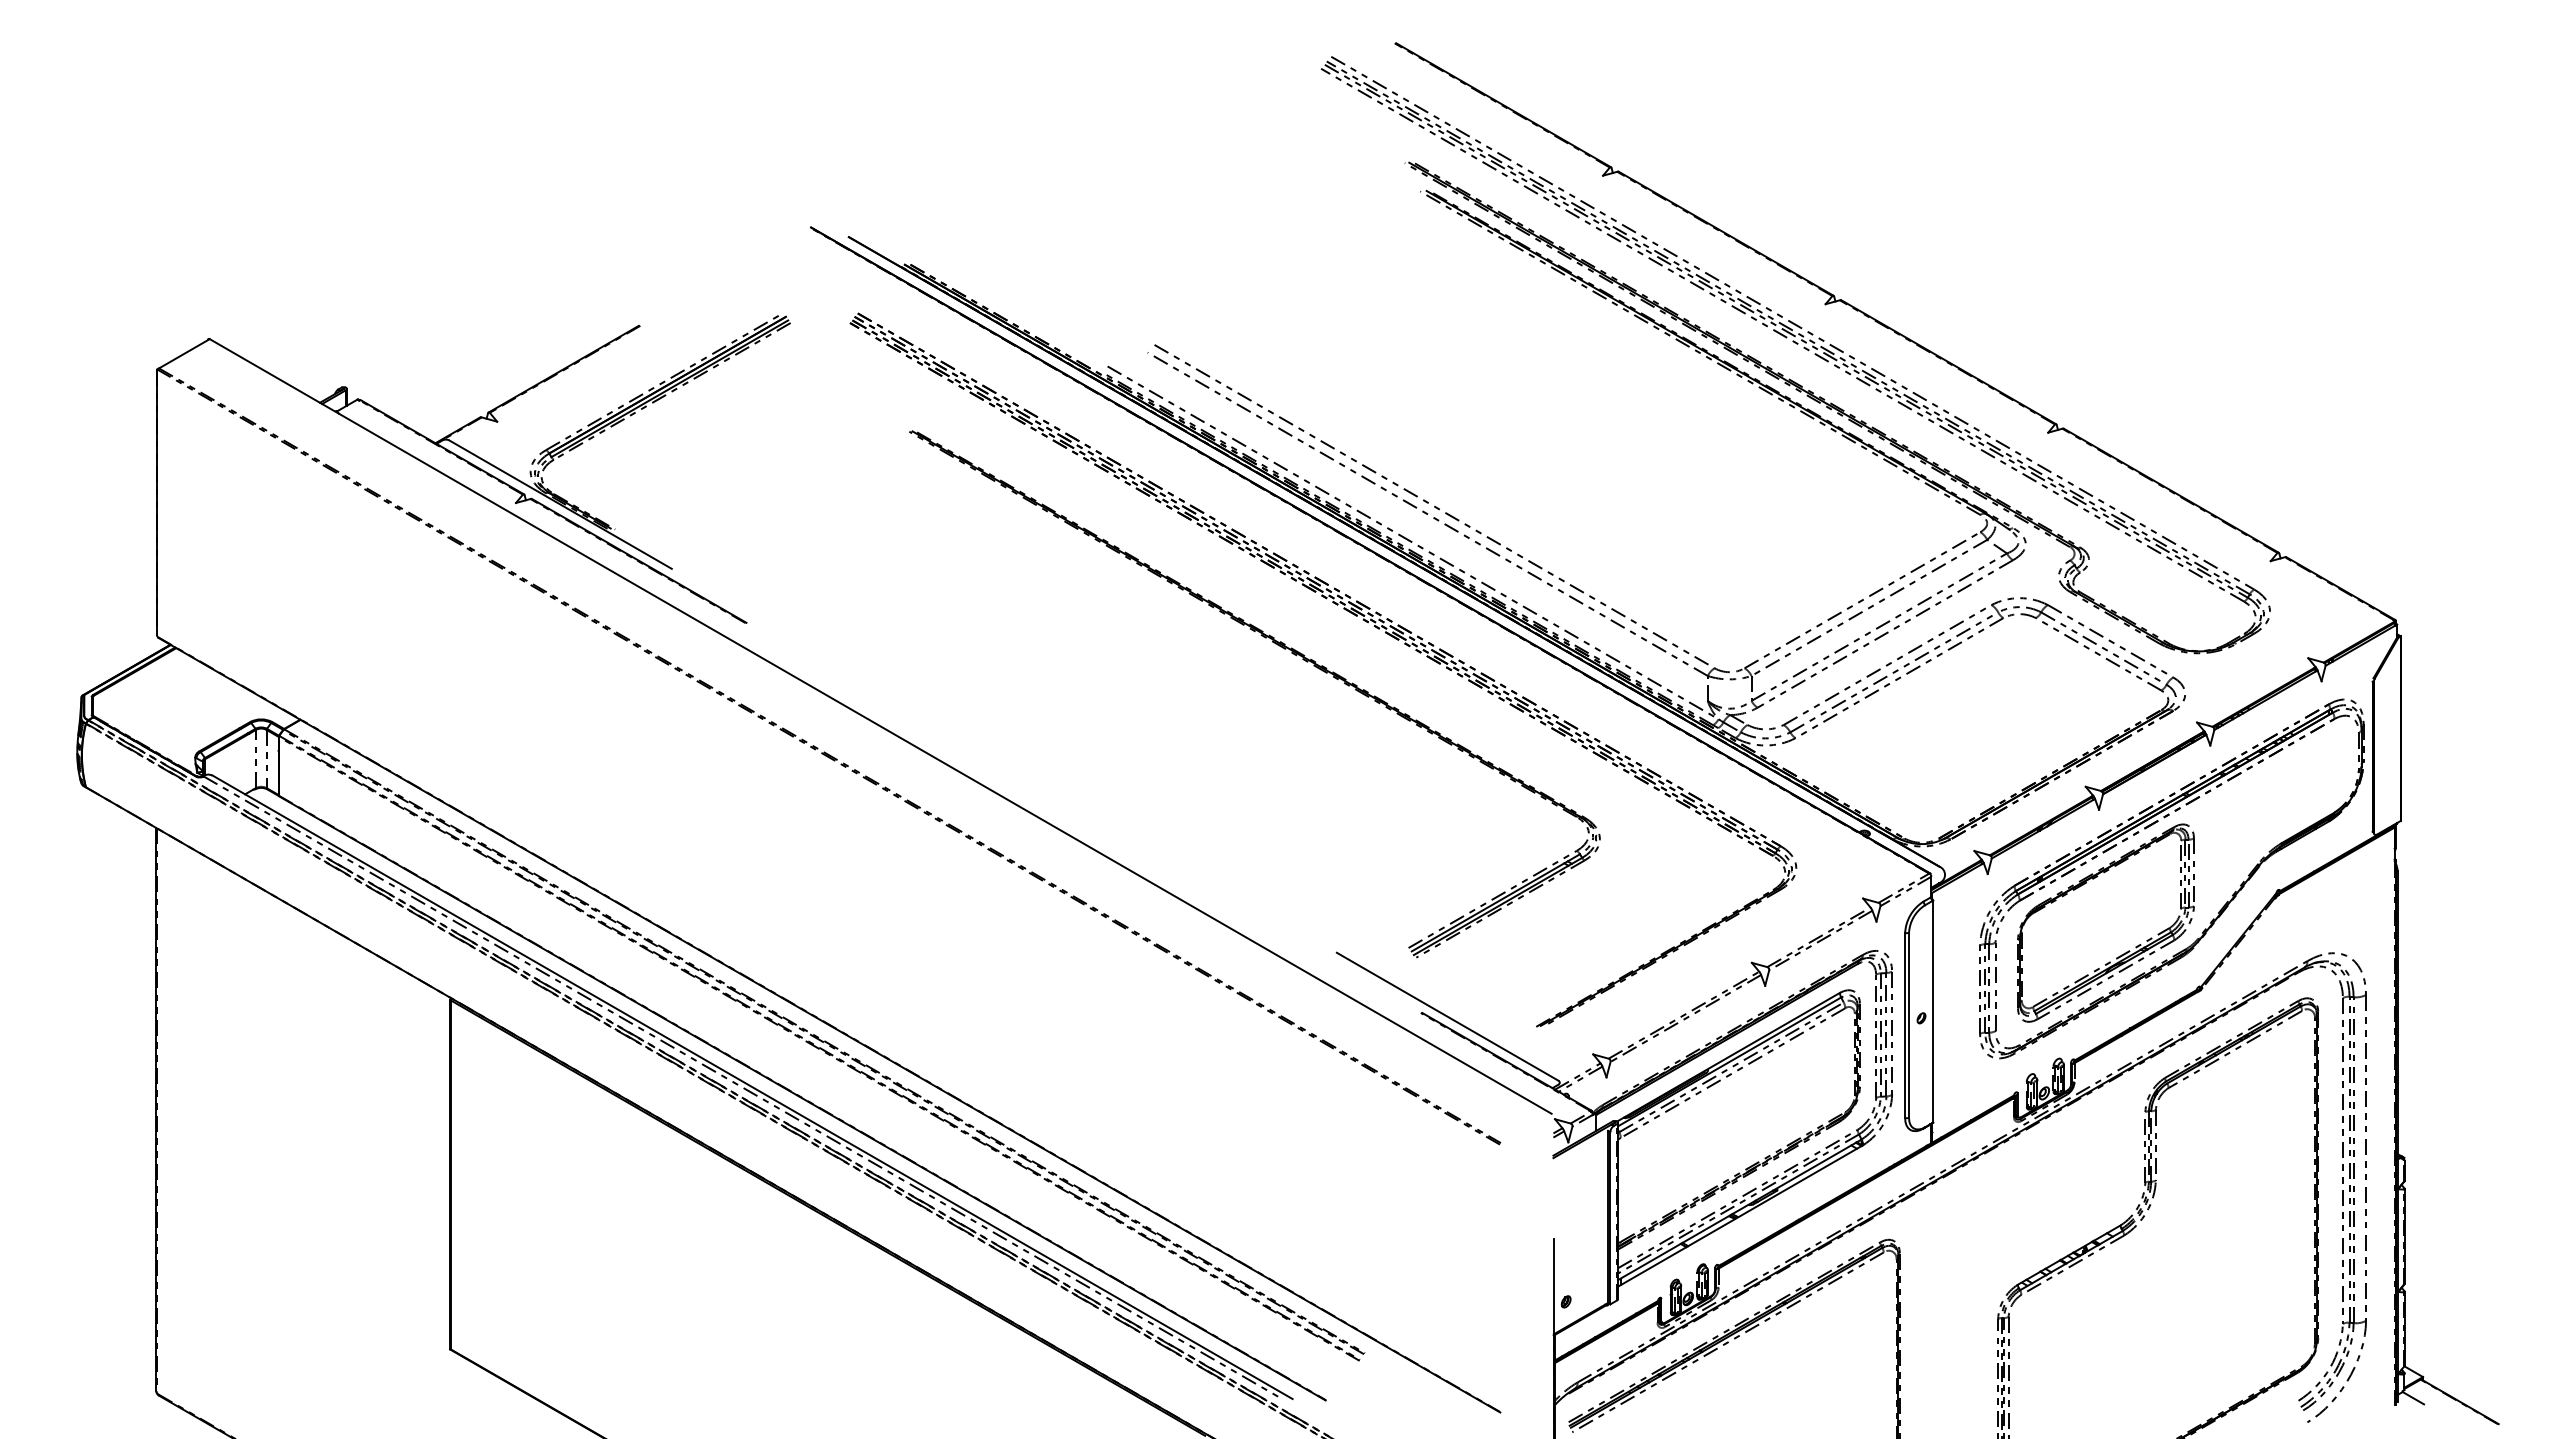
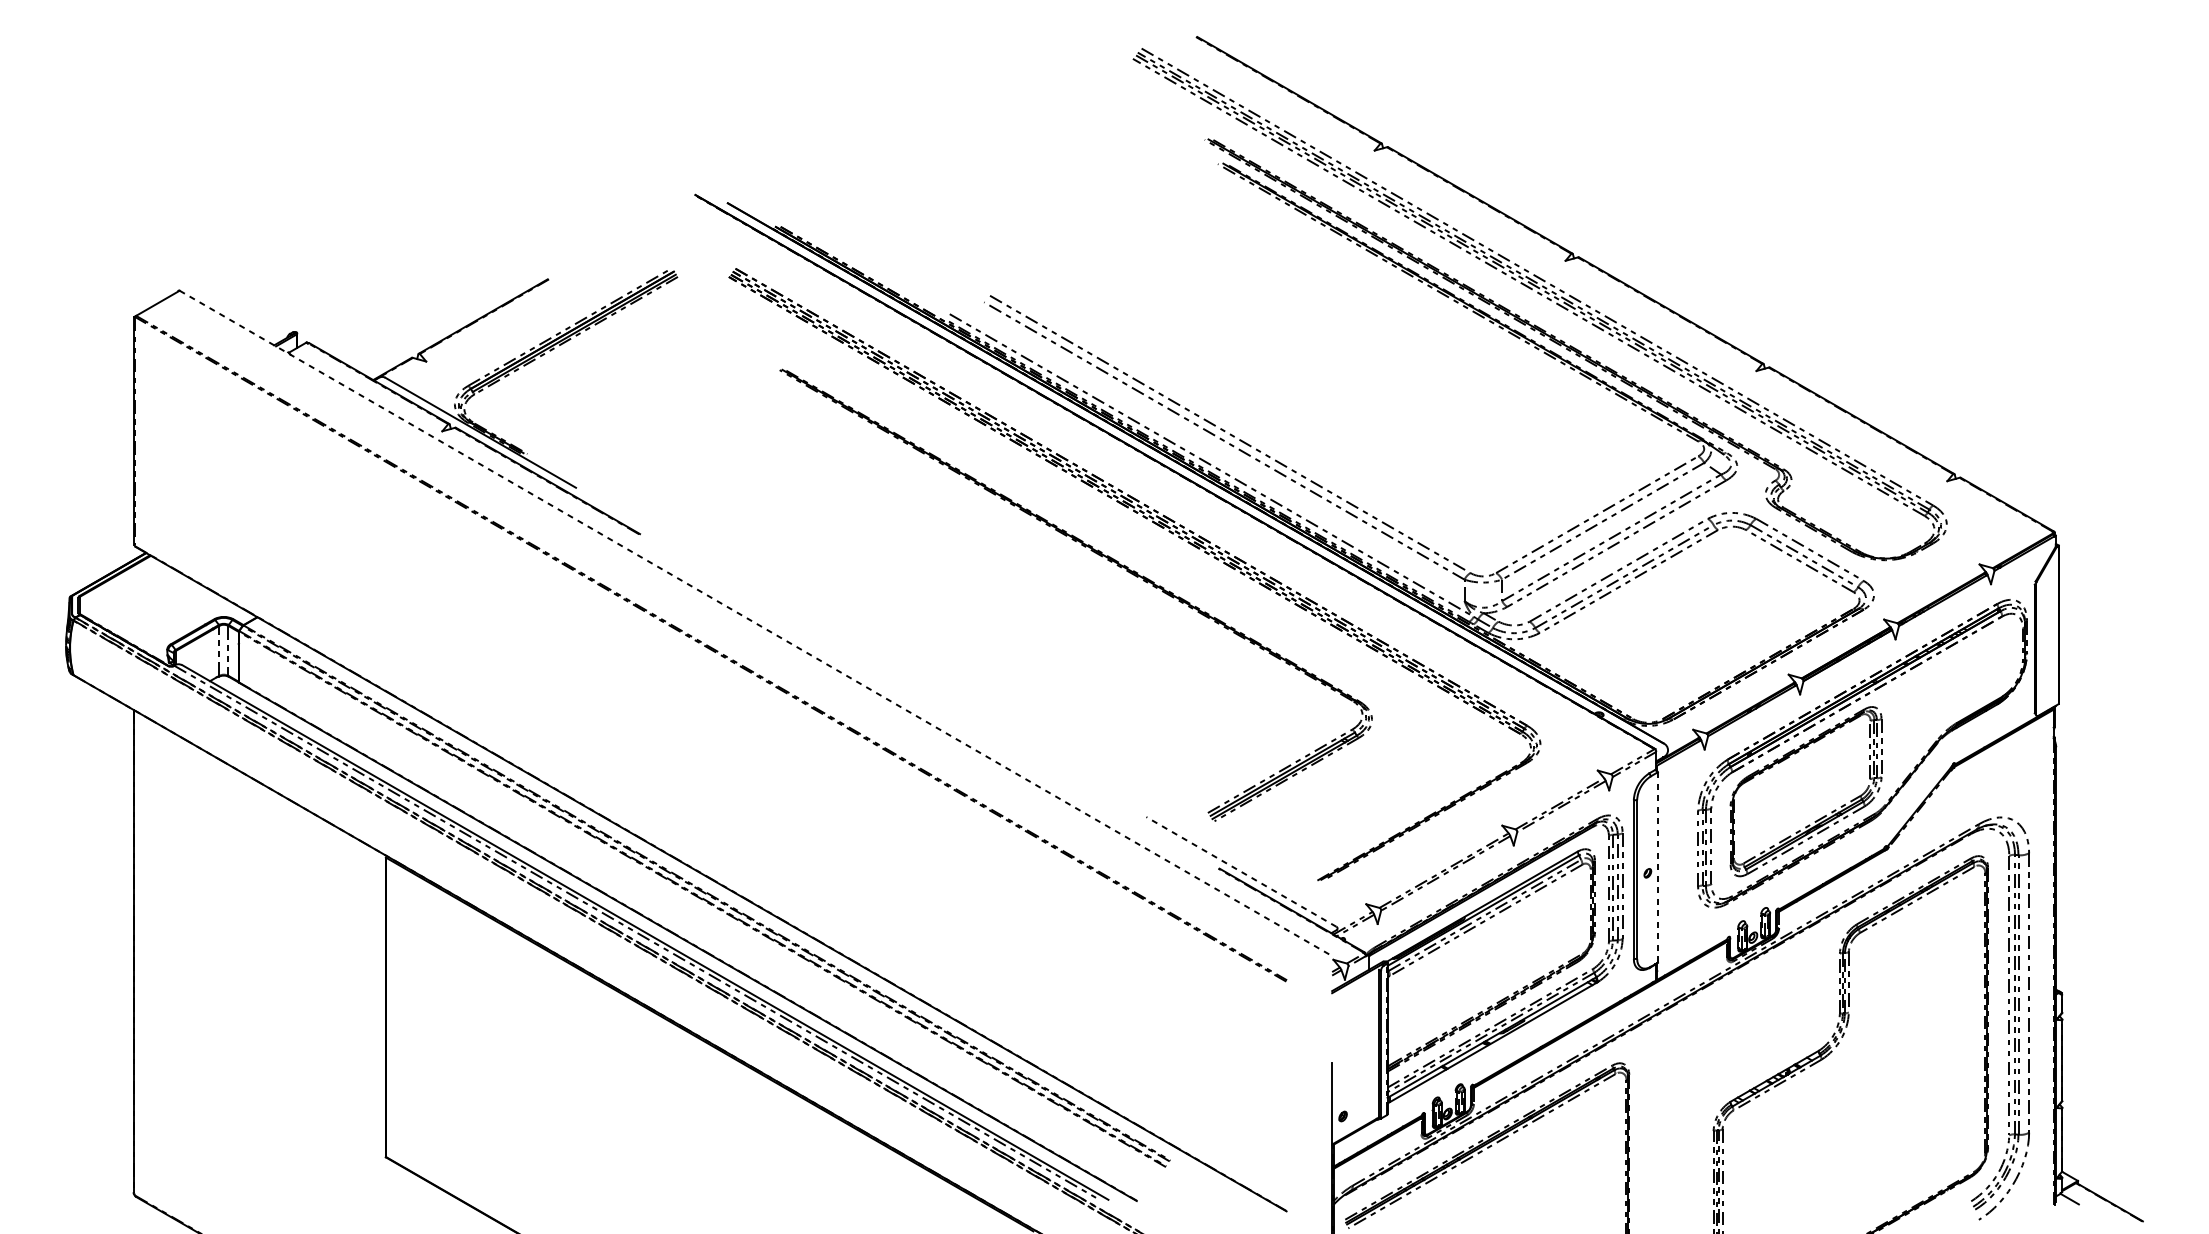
line: (880, 726) -> (754, 623), solid -> dashed
line: (1933, 1012) -> (1658, 868), solid -> dashed
line: (1447, 1016) -> (1241, 871), solid -> dashed

